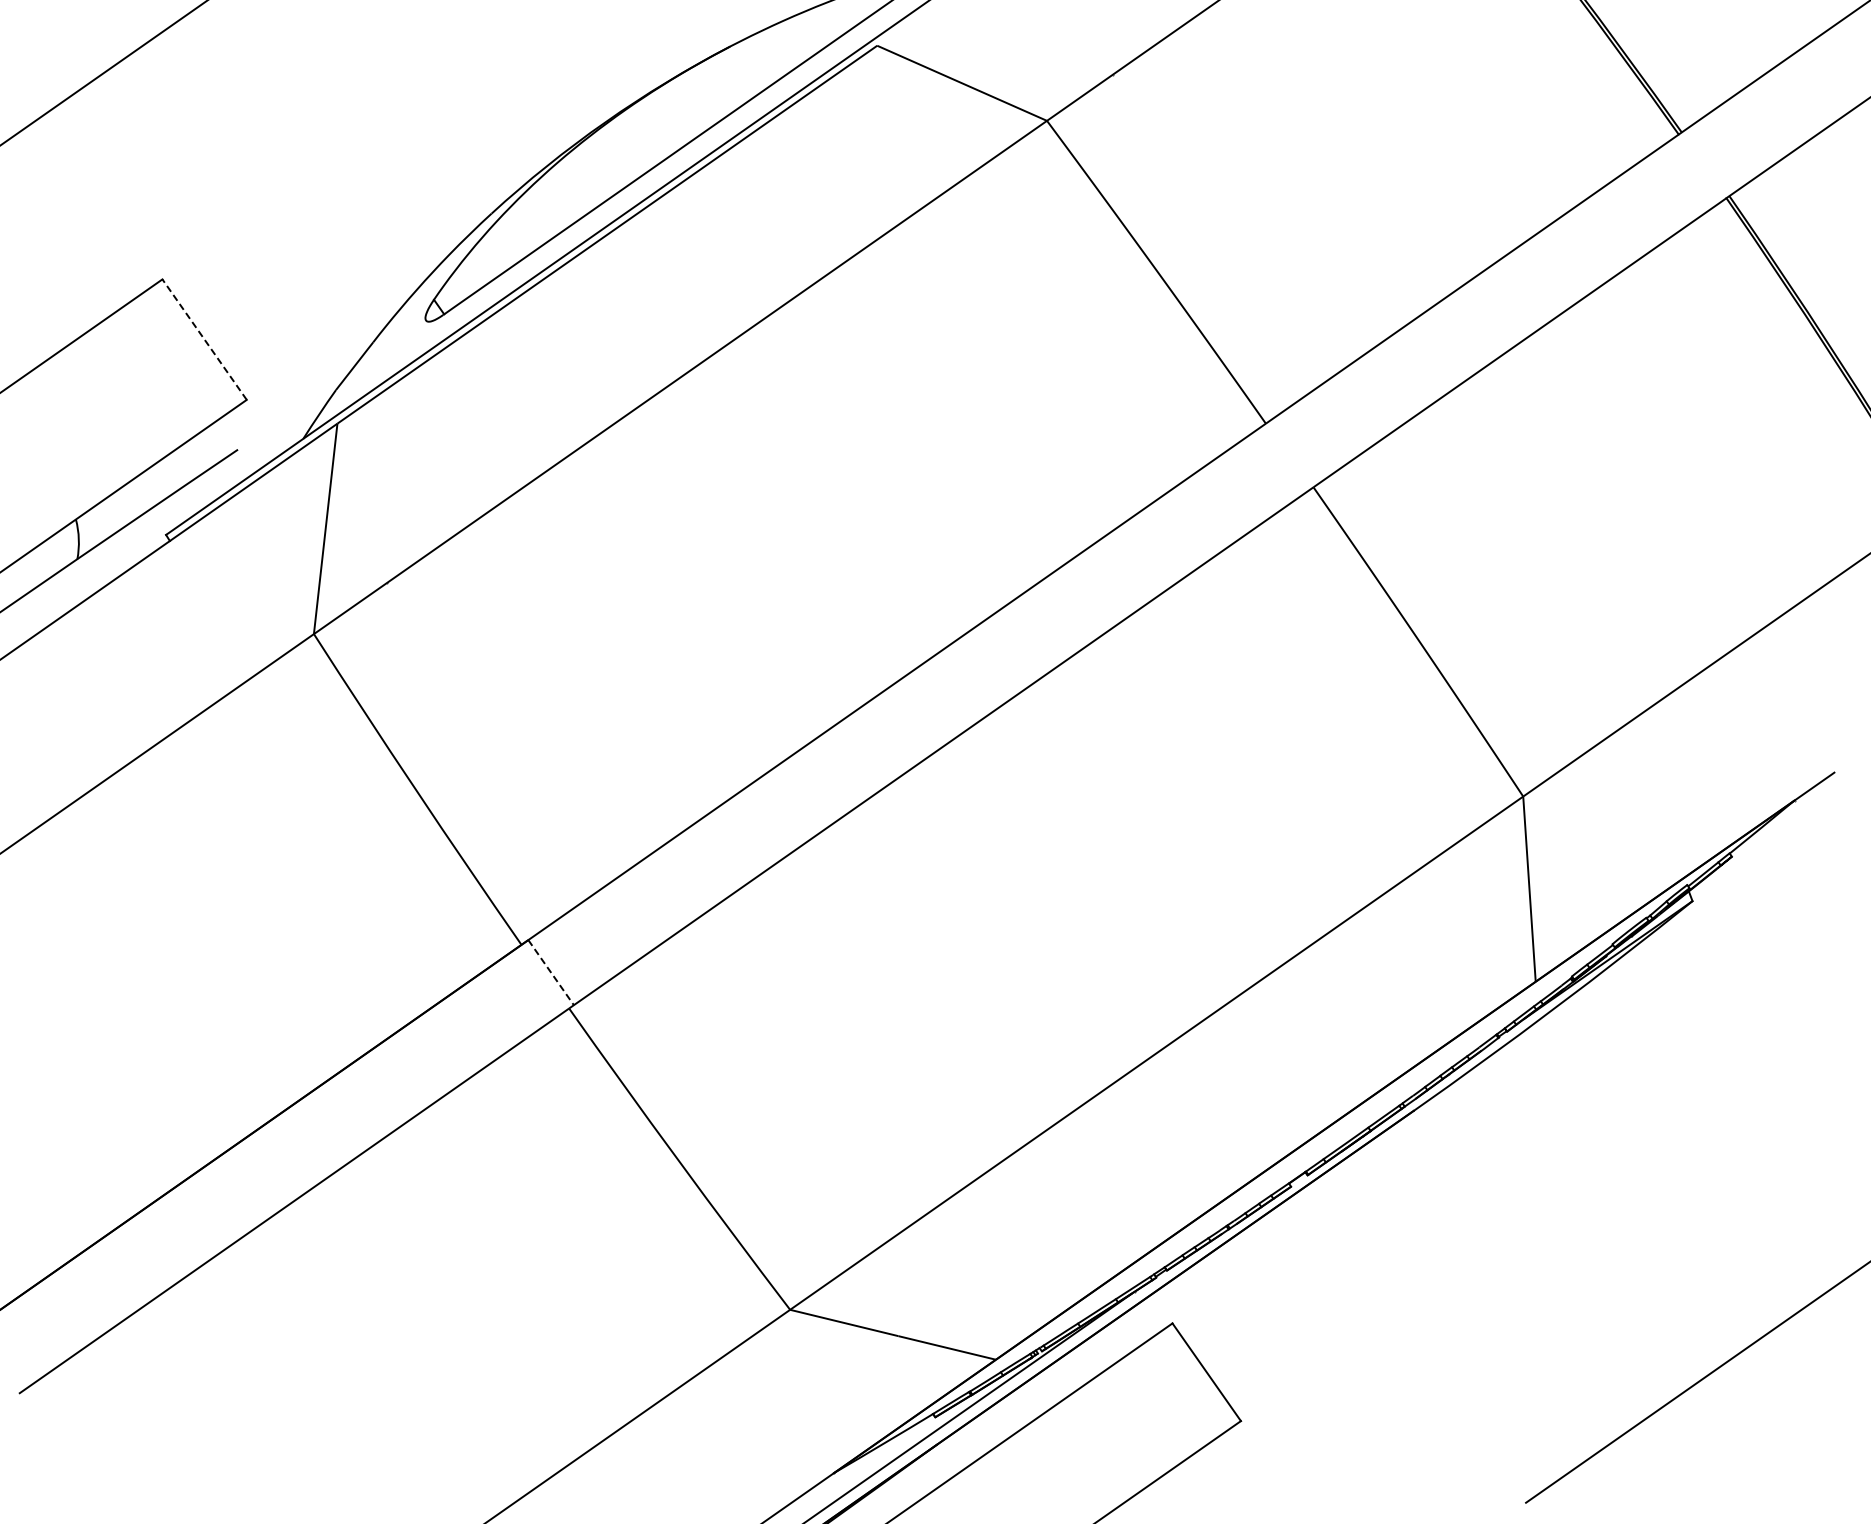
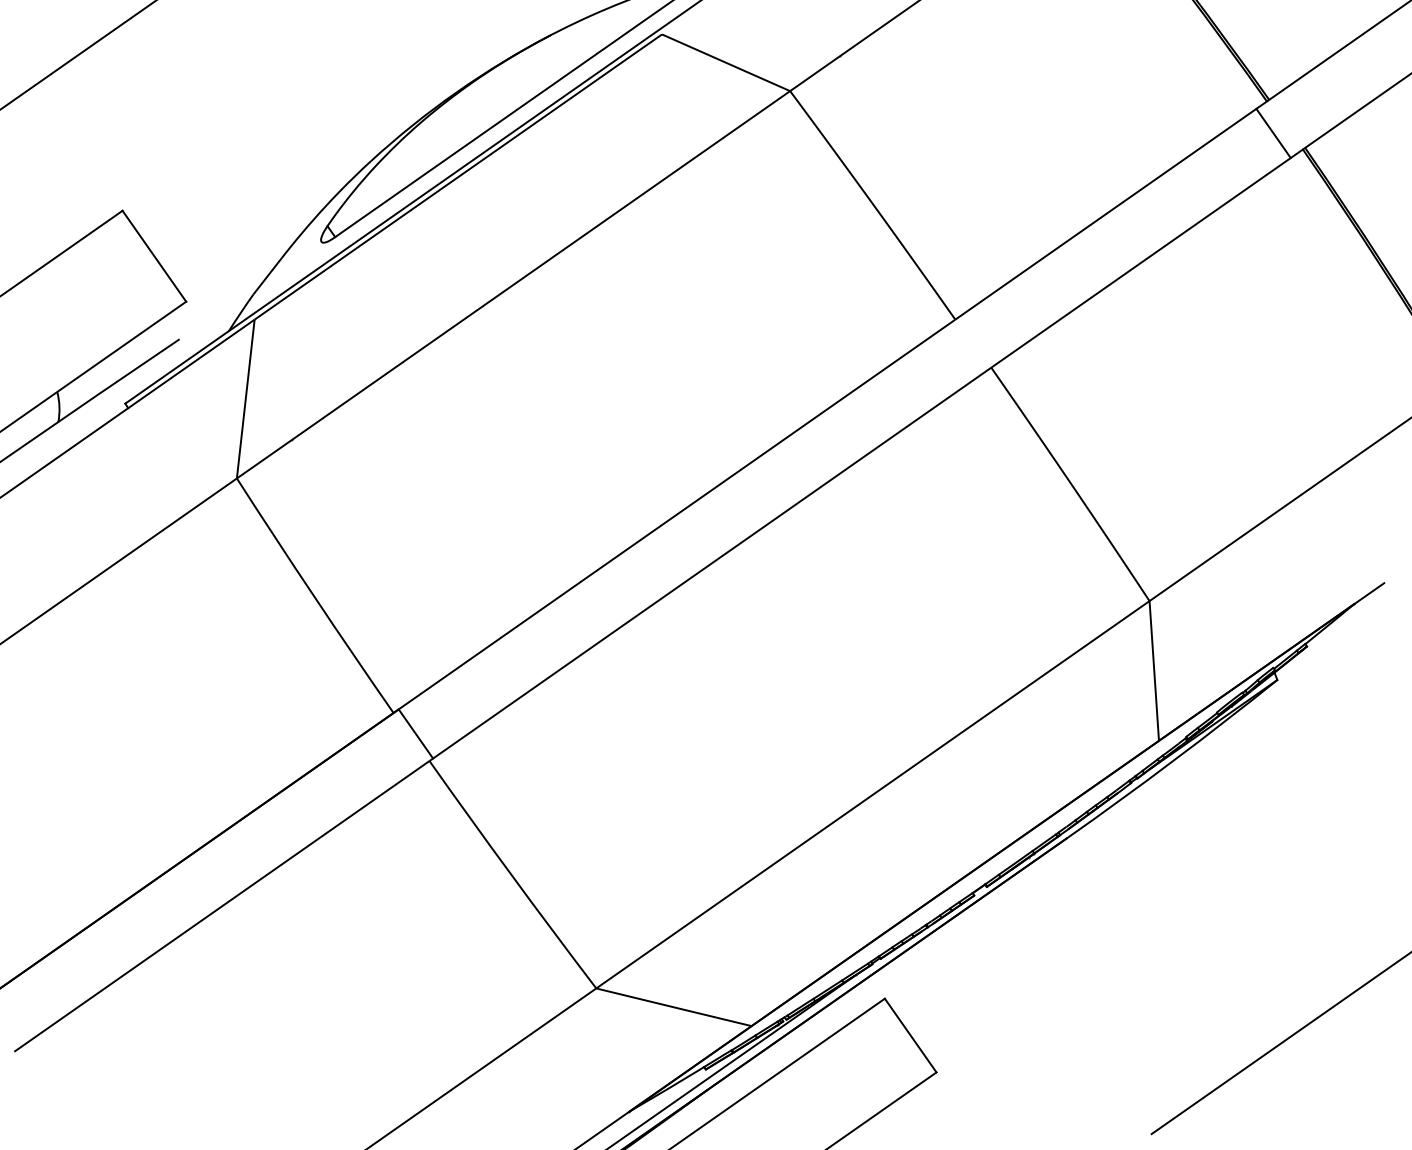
line: (1687, 176) -> (1273, 133), added
line: (204, 339) -> (154, 256), dashed -> solid
line: (551, 972) -> (416, 733), dashed -> solid

